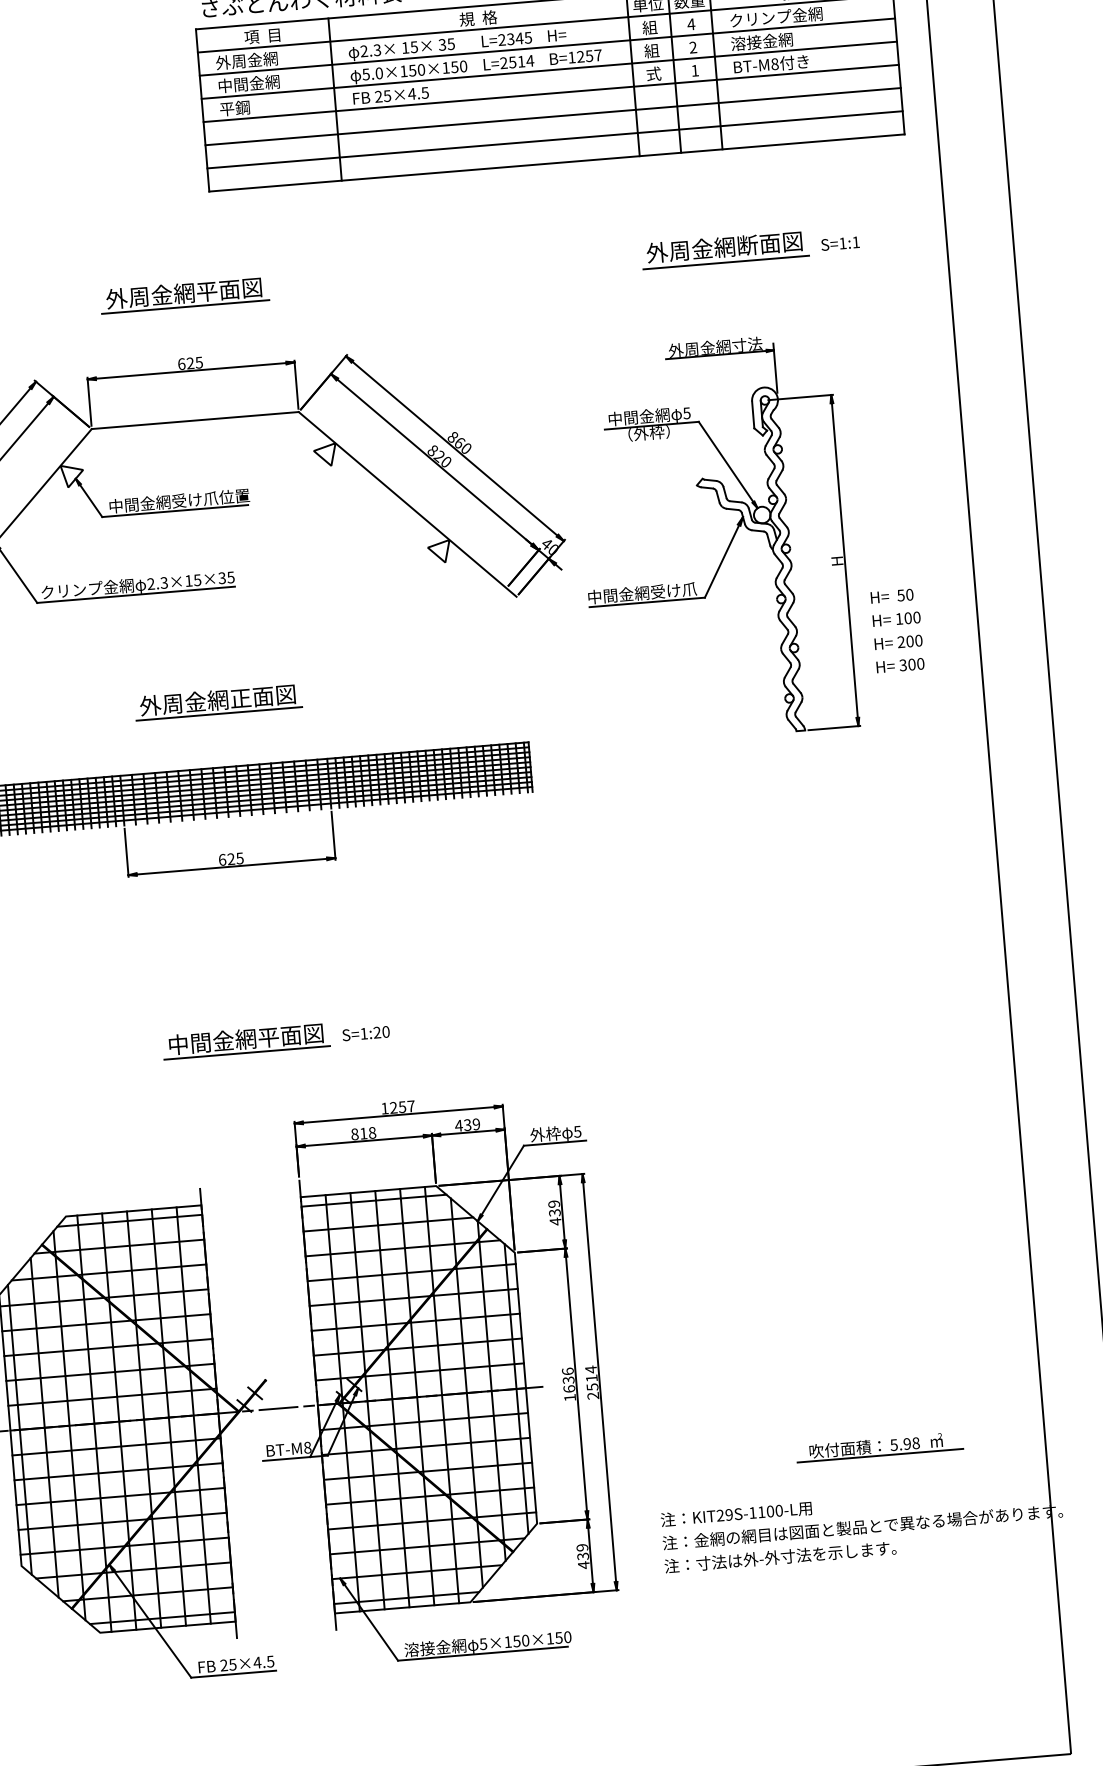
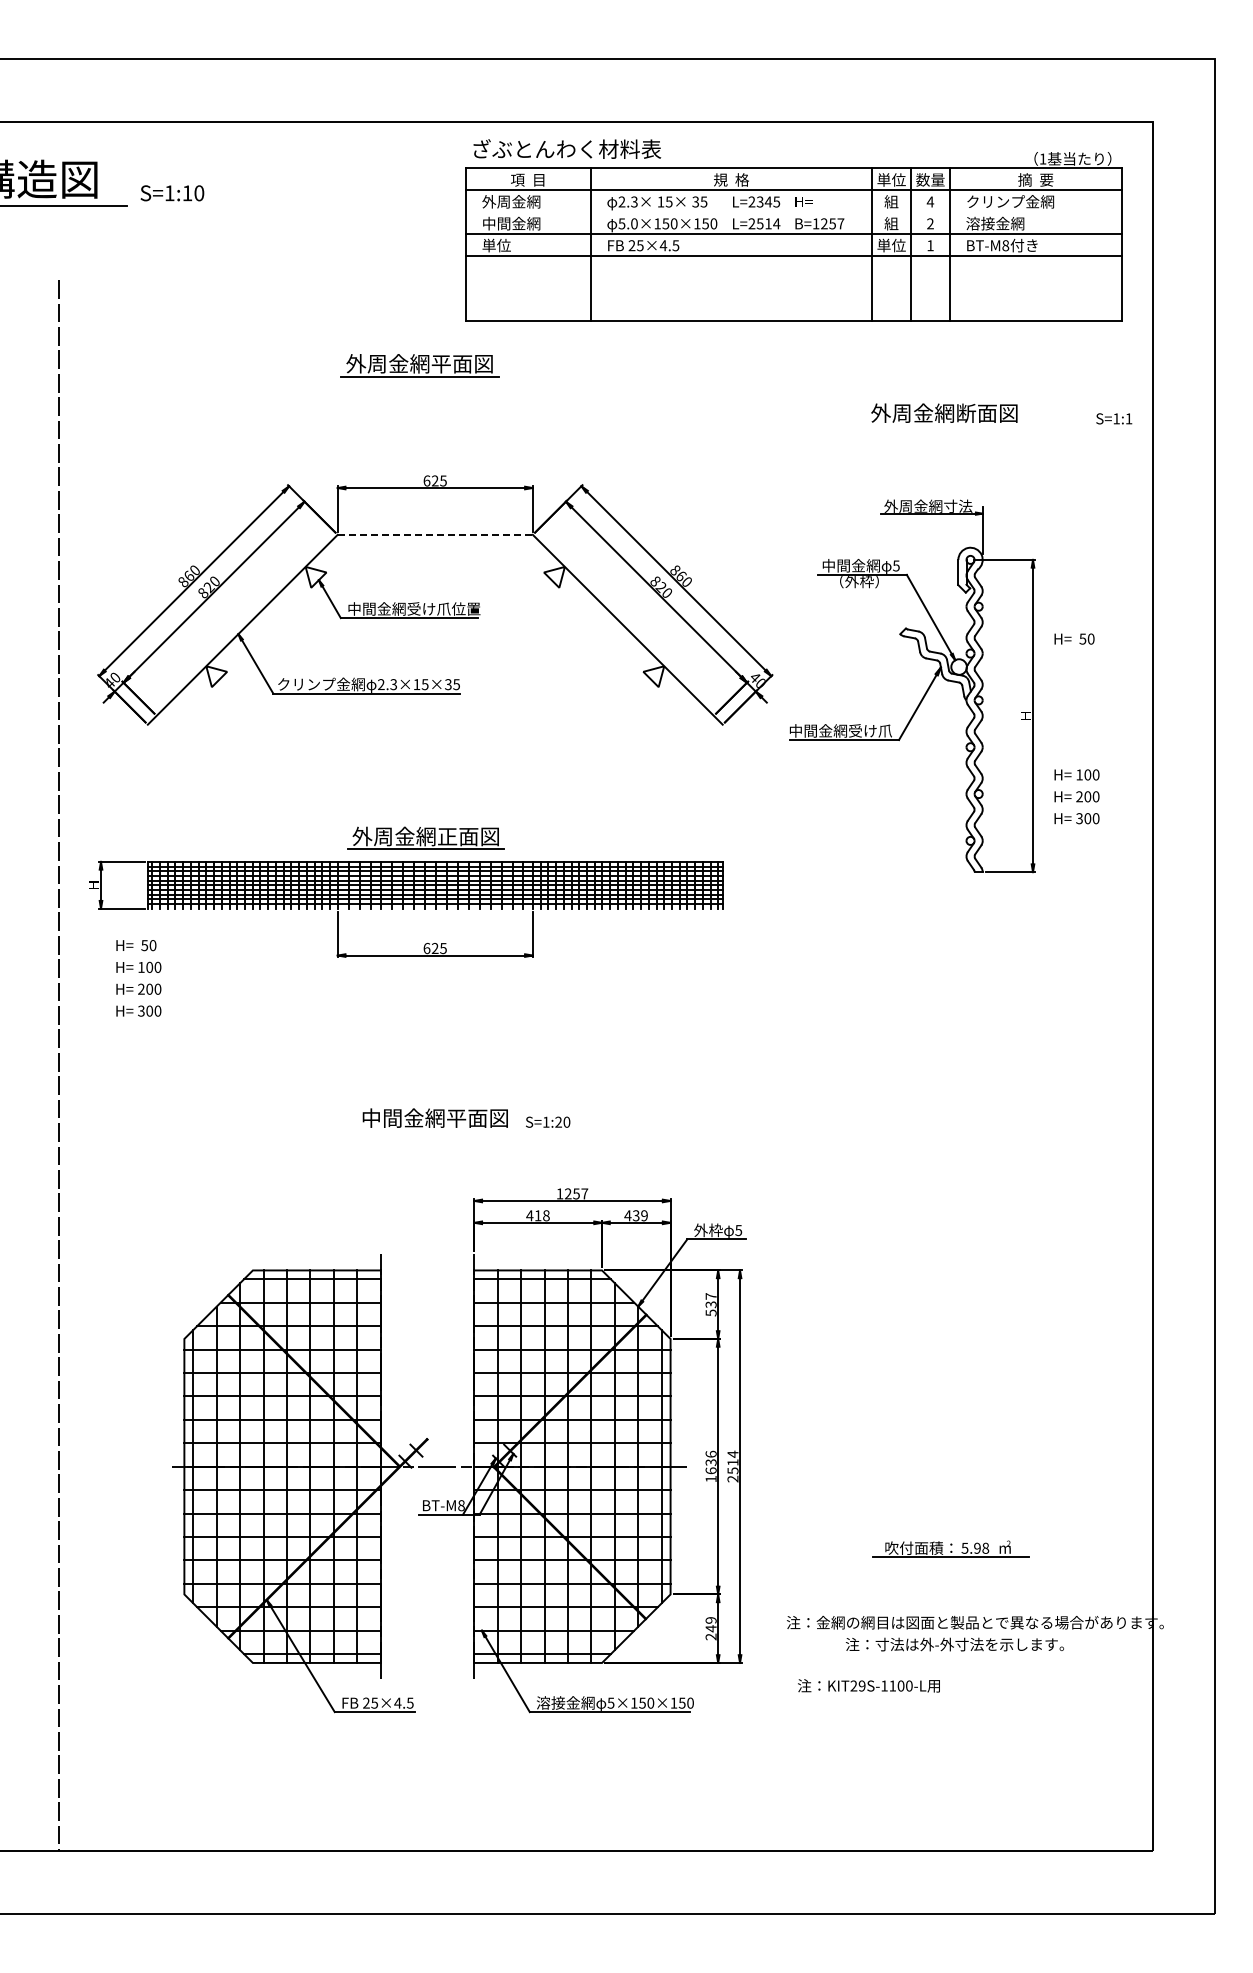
line: (547, 47) -> (793, 212), removed
text: (653, 73) -> (891, 245), 式 -> 単位
text: (234, 108) -> (496, 245), 平鋼 -> 単位
line: (552, 116) -> (793, 277), removed
line: (554, 139) -> (793, 299), removed
text: (840, 243) -> (1114, 418), moved
line: (725, 262) -> (944, 427), removed
part: (184, 295) -> (419, 365), moved
line: (195, 420) -> (435, 534), solid -> dashed
text: (892, 595) -> (1074, 638), moved
part: (217, 701) -> (425, 837), moved
line: (247, 1053) -> (435, 1131), removed
text: (354, 1134) -> (529, 1215), 818 -> 418
text: (554, 1212) -> (710, 1304), 439 -> 537
part: (878, 1446) -> (950, 1548), moved
text: (735, 1513) -> (868, 1685), moved
text: (780, 1557) -> (954, 1644), moved
text: (582, 1560) -> (710, 1632), 439 -> 249

